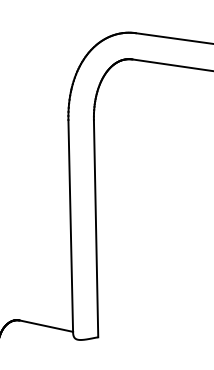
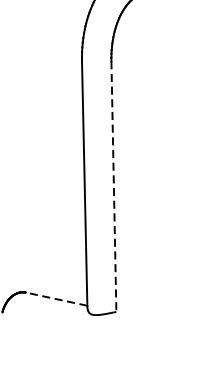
line: (96, 228) -> (114, 186), solid -> dashed
line: (45, 326) -> (55, 299), solid -> dashed

